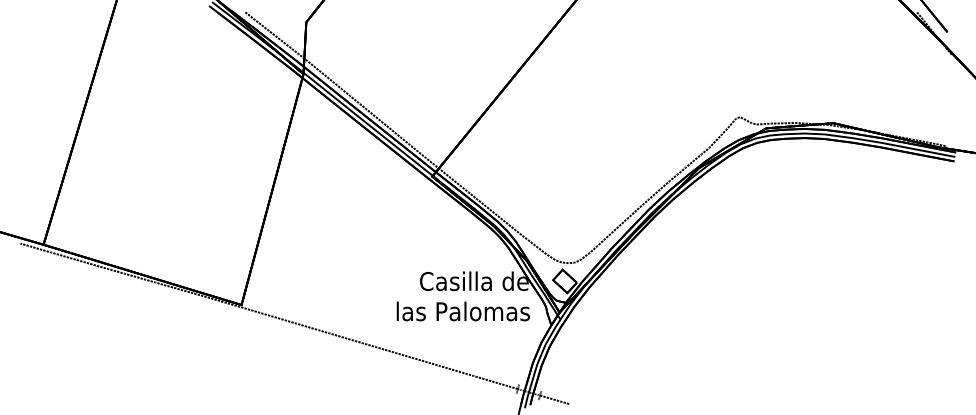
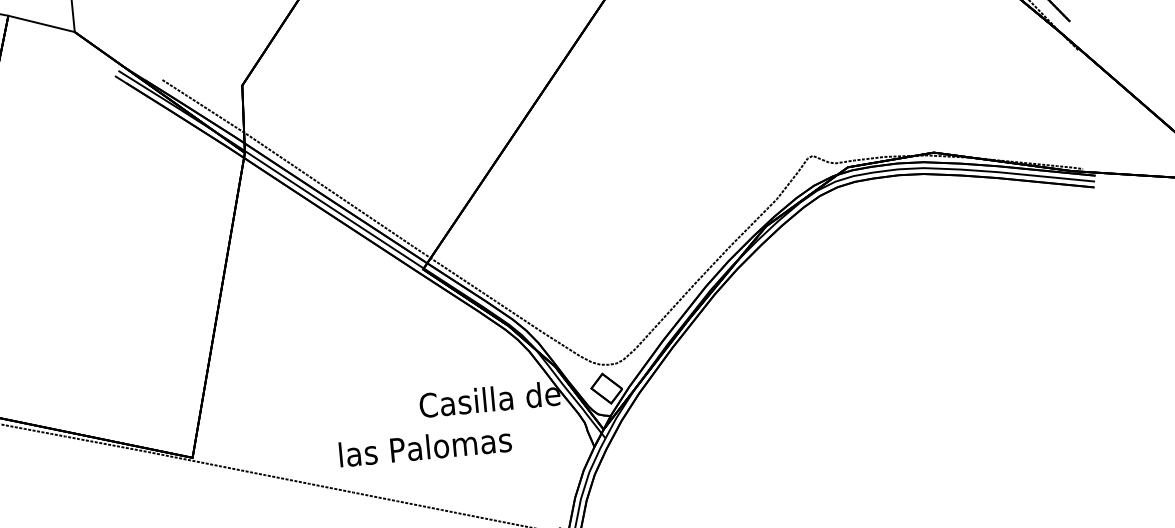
text: (462, 311) -> (424, 447), moved

